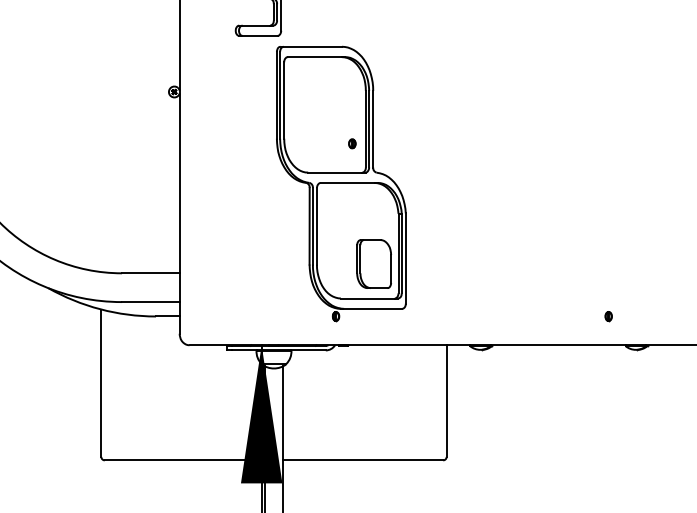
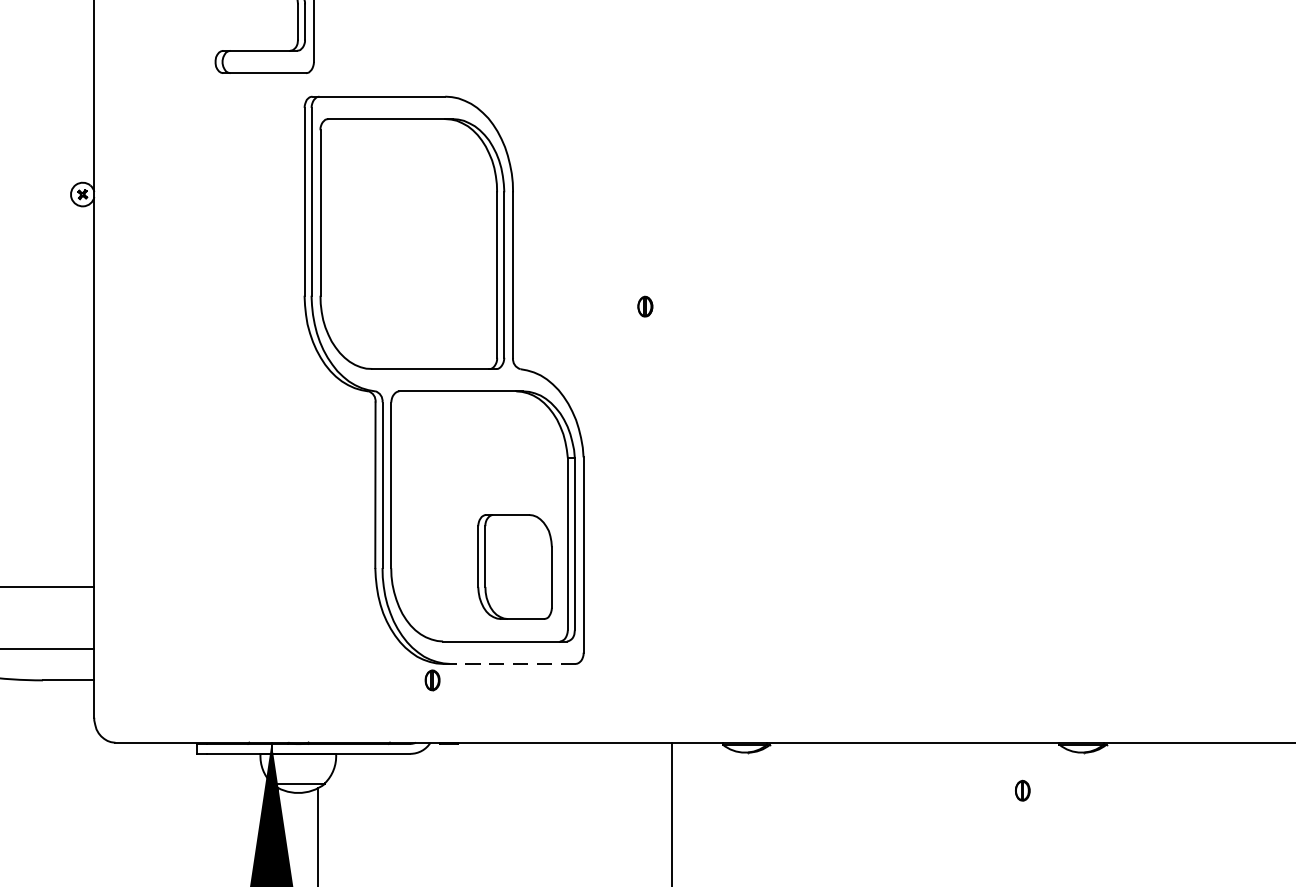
part: (352, 143) -> (645, 306), moved
line: (371, 308) -> (509, 663), solid -> dashed
part: (608, 316) -> (1022, 790), moved

